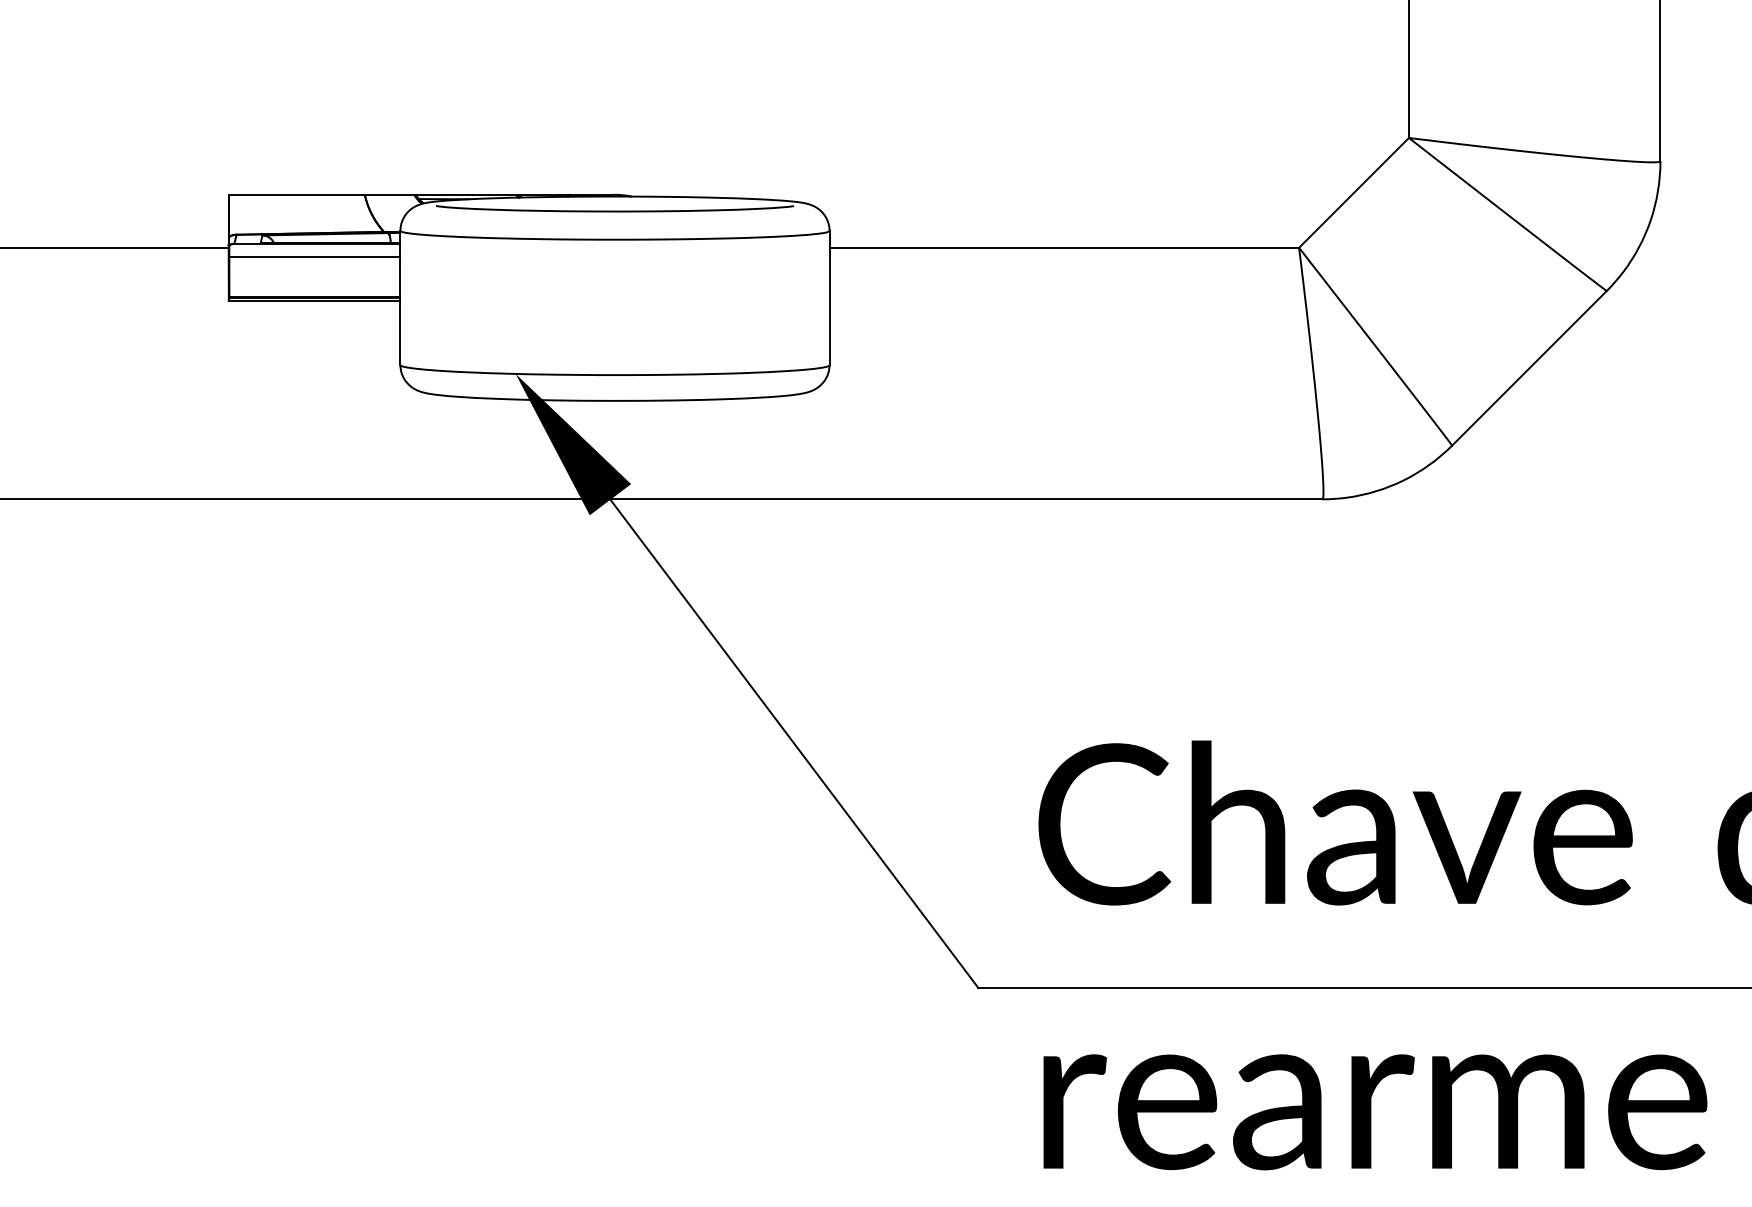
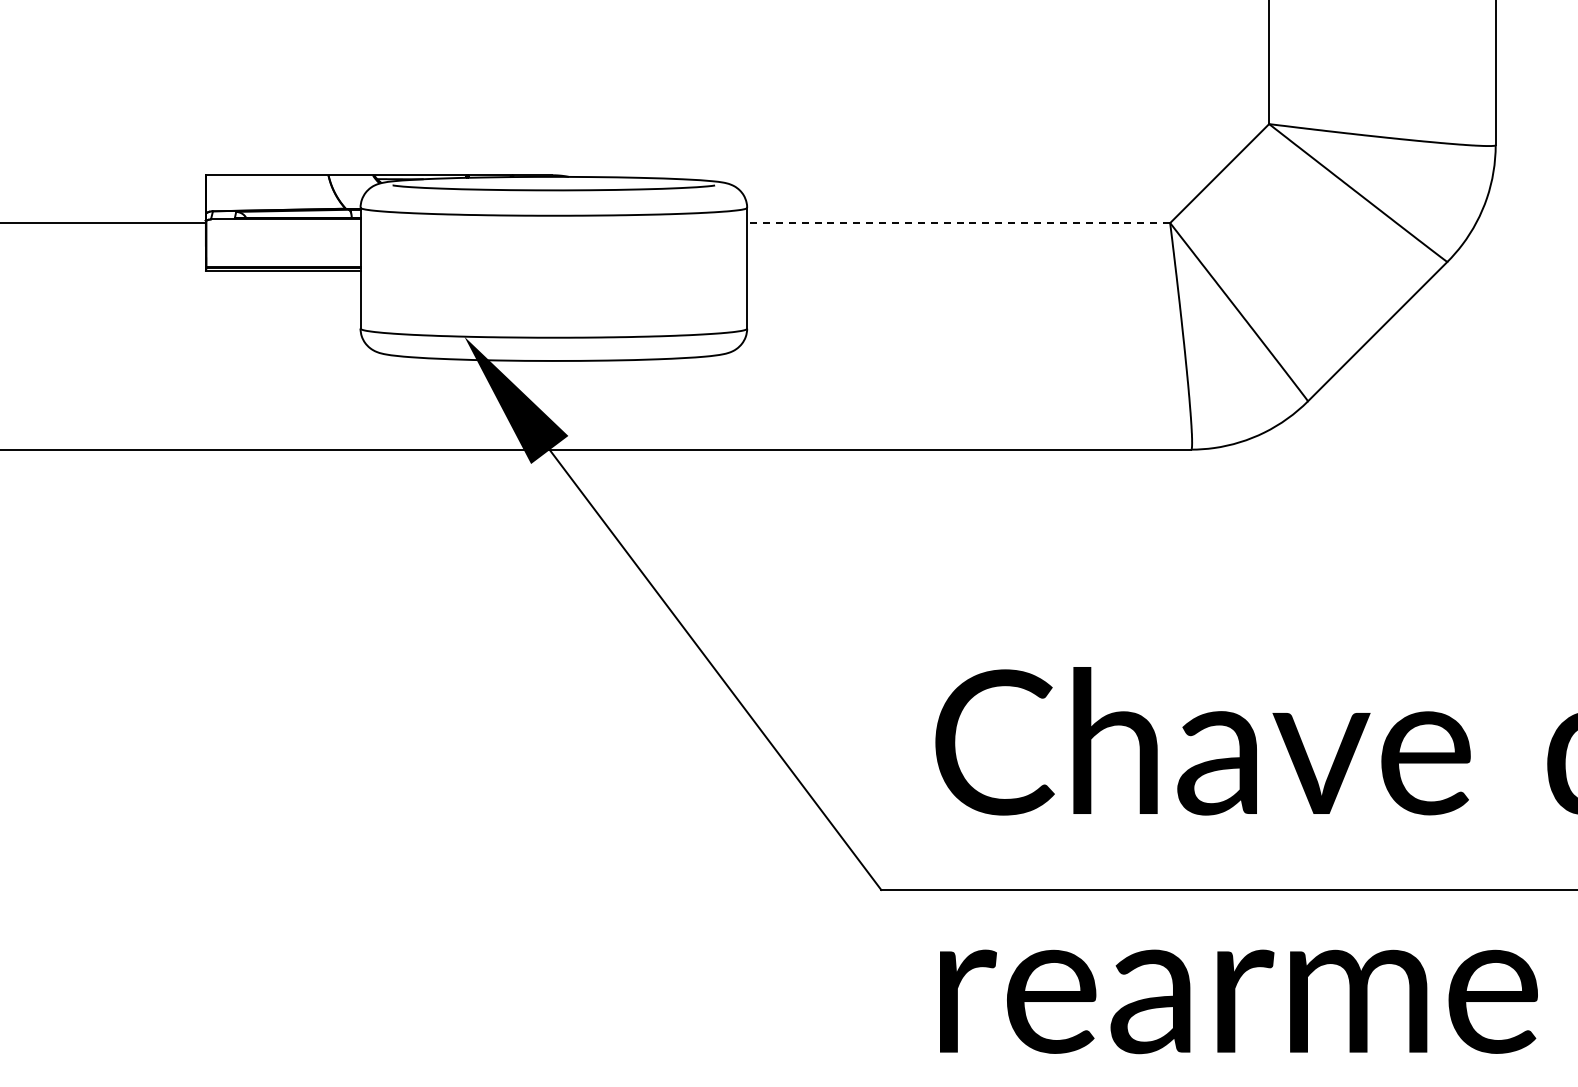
line: (1064, 248) -> (958, 223), solid -> dashed
line: (314, 257) -> (283, 231), removed

